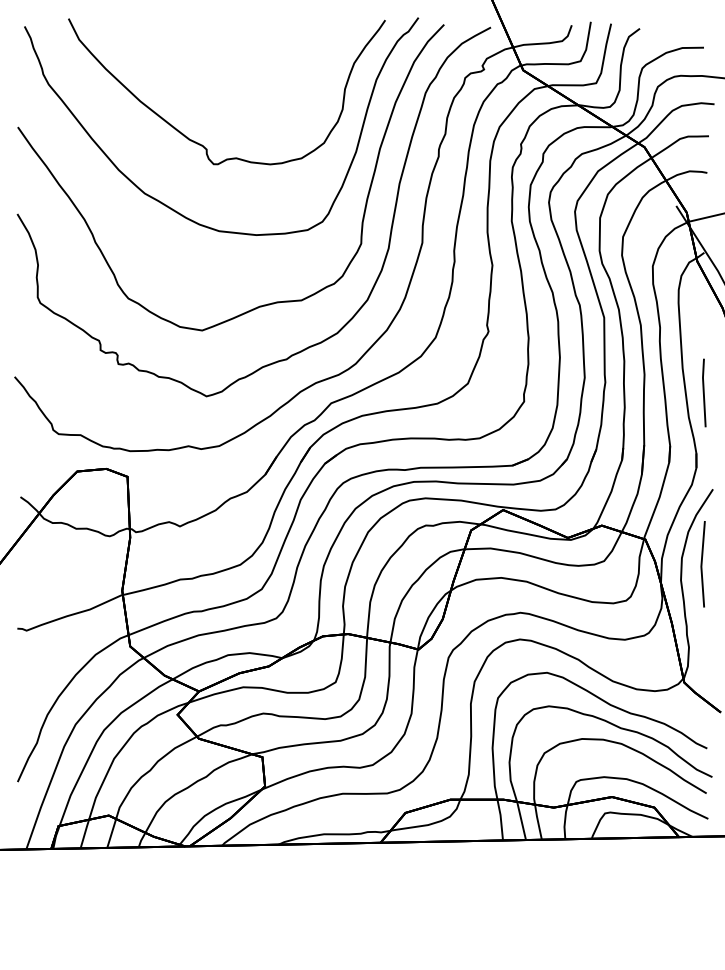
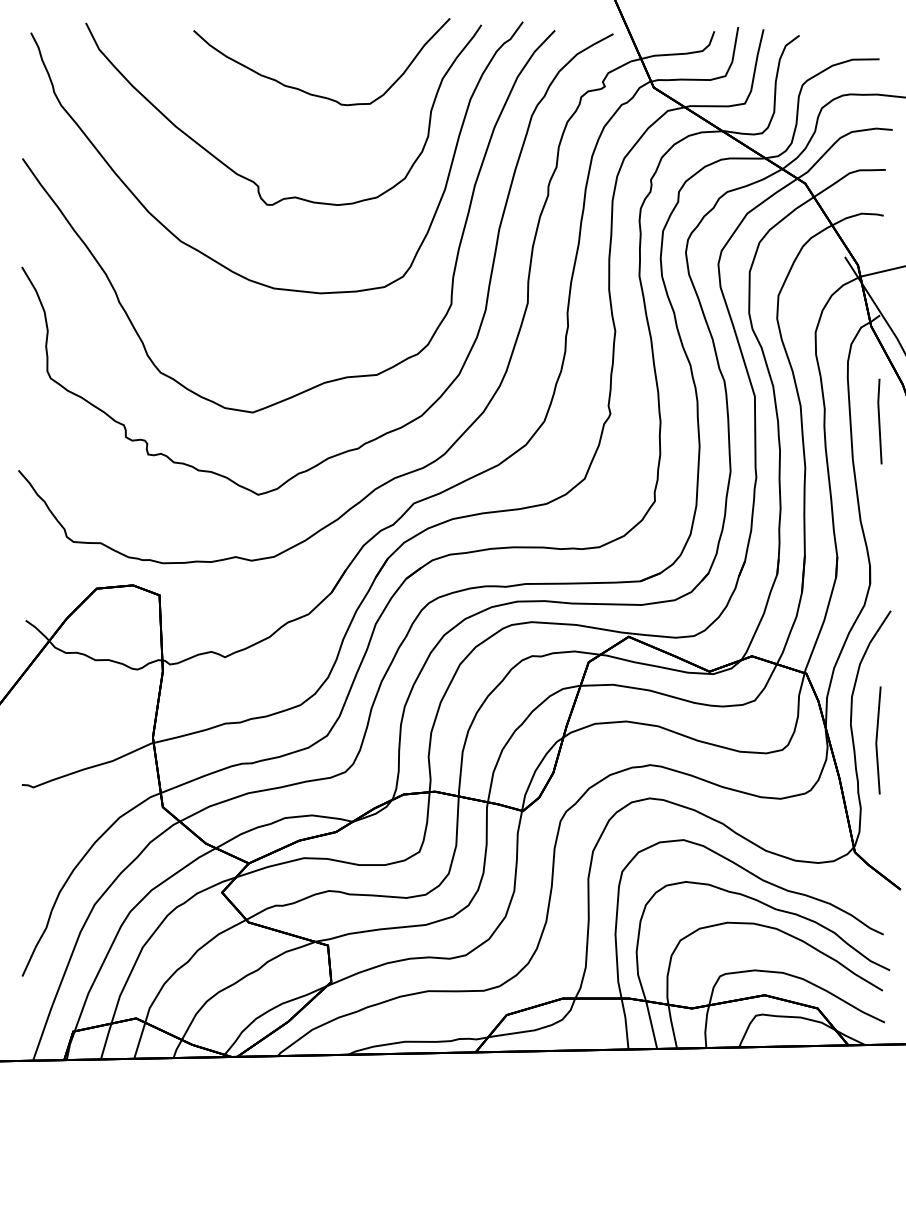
curve: (253, 75) -> (316, 94), added
line: (703, 392) -> (879, 421), moved
line: (702, 564) -> (877, 740), moved

